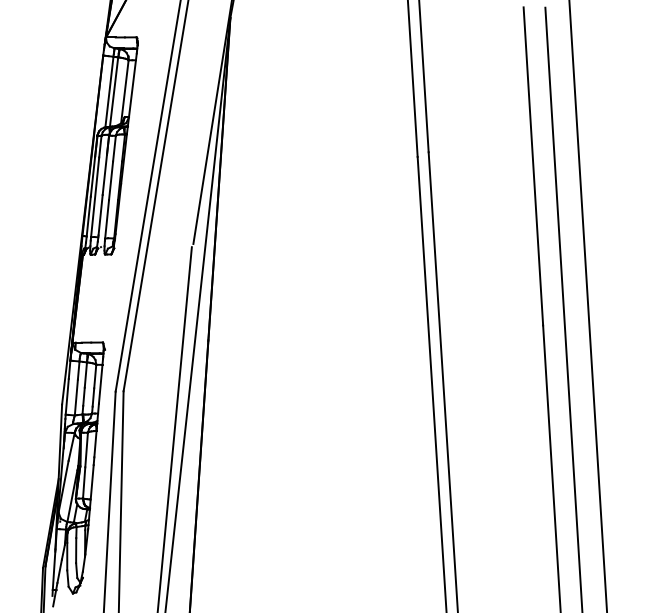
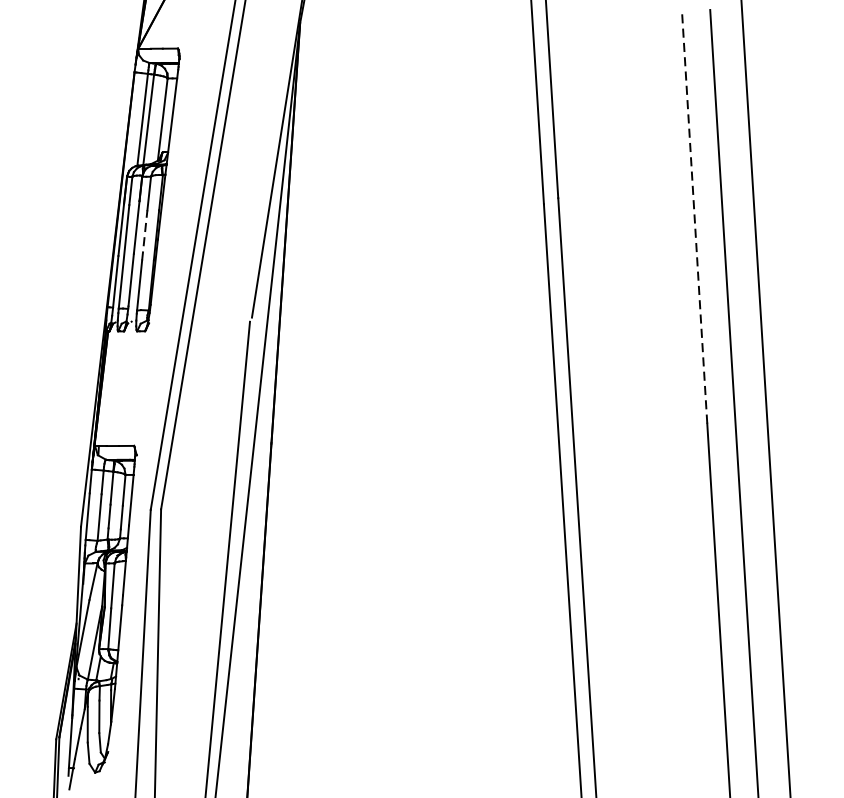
line: (533, 165) -> (694, 215), solid -> dashed
line: (111, 180) -> (145, 234), solid -> dashed

